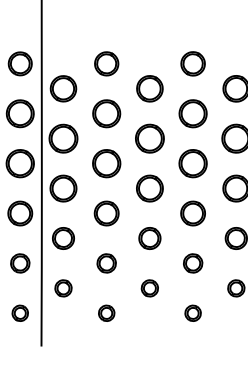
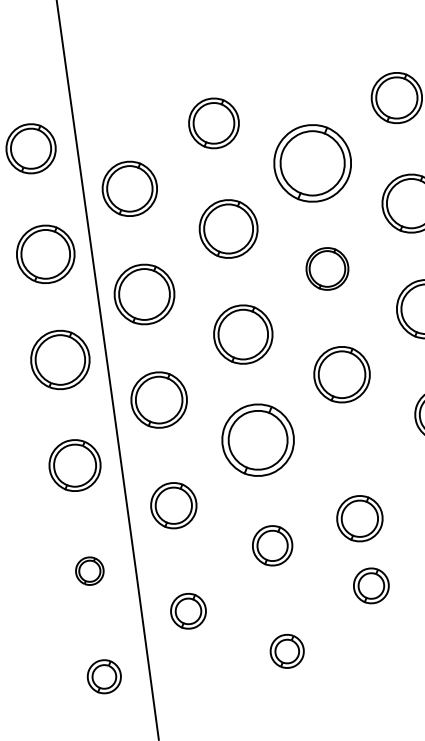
part: (149, 88) -> (311, 162), size x1.4
part: (149, 138) -> (326, 268), size x0.7
part: (106, 213) -> (257, 440), size x1.4
part: (149, 238) -> (359, 518), moved
part: (20, 263) -> (90, 571), size x0.7

